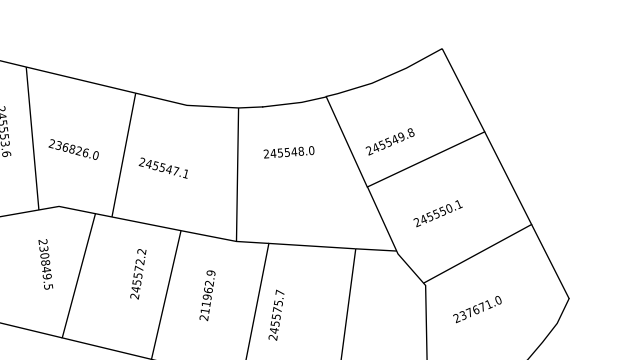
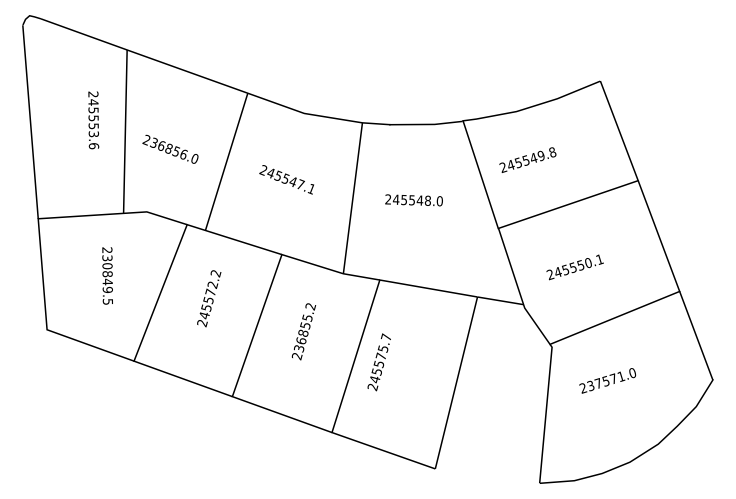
text: (389, 141) -> (527, 159), moved
text: (78, 150) -> (175, 151), 236826.0 -> 236856.0
text: (288, 152) -> (413, 200), moved
text: (163, 168) -> (286, 179), moved
text: (45, 264) -> (107, 275), moved
text: (138, 274) -> (209, 298), moved
text: (207, 292) -> (304, 327), 211962.9 -> 236855.2
text: (475, 310) -> (605, 381), 237671.0 -> 237571.0

